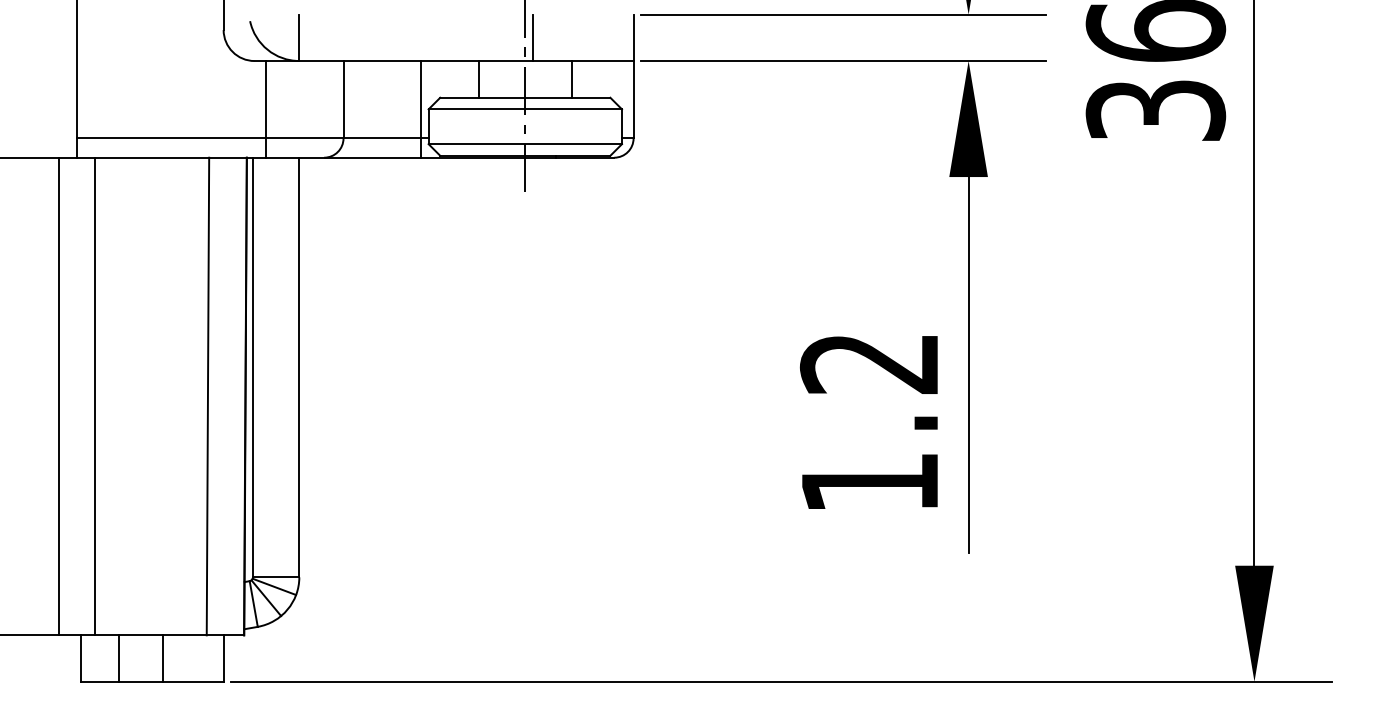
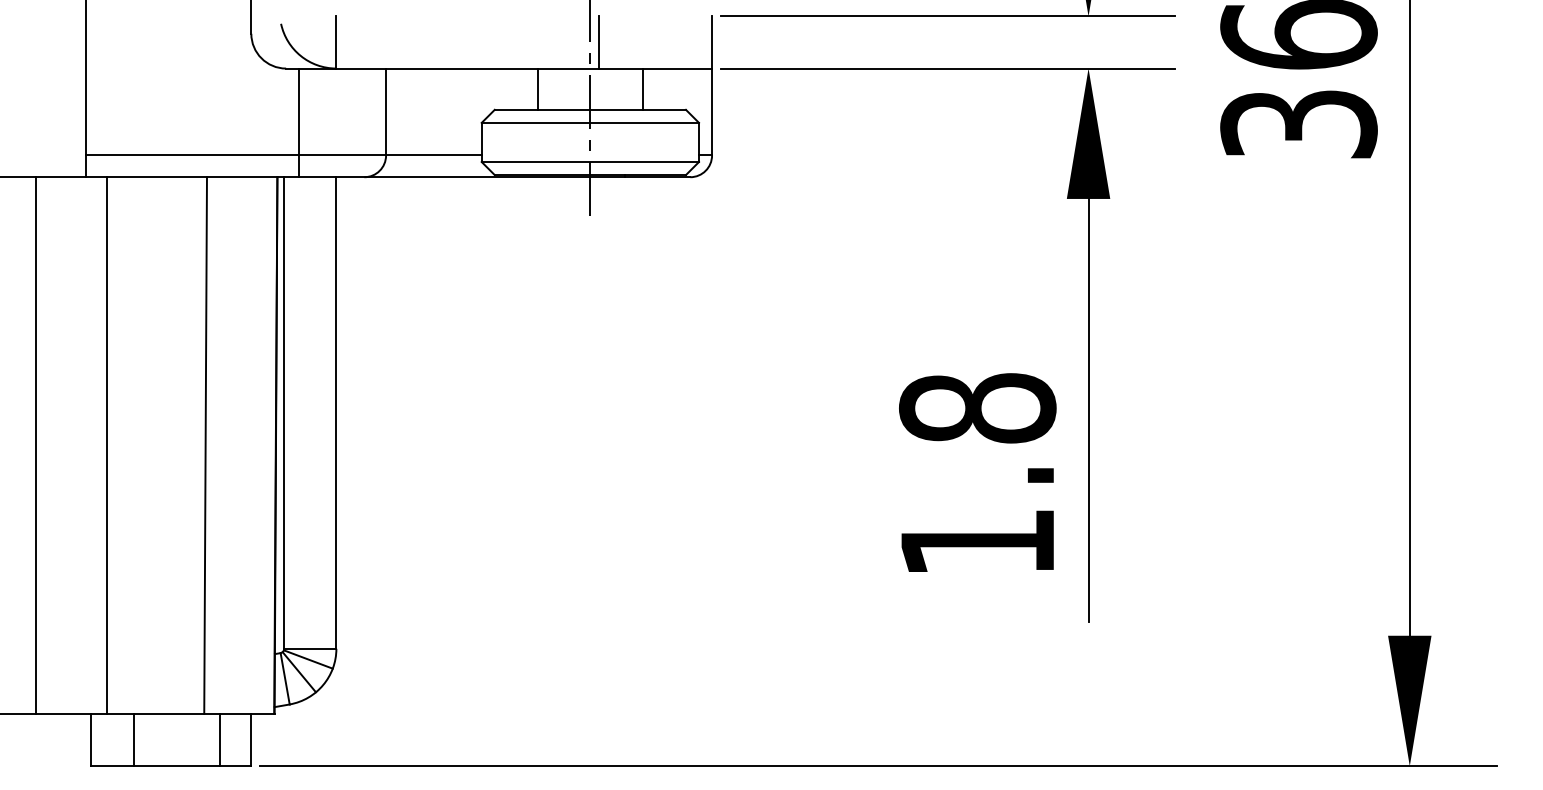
line: (420, 109) -> (472, 123), removed
text: (869, 363) -> (977, 408), 1.2 -> 1.8
line: (59, 396) -> (36, 445), moved
line: (207, 396) -> (205, 445), moved
line: (163, 658) -> (220, 740), moved

